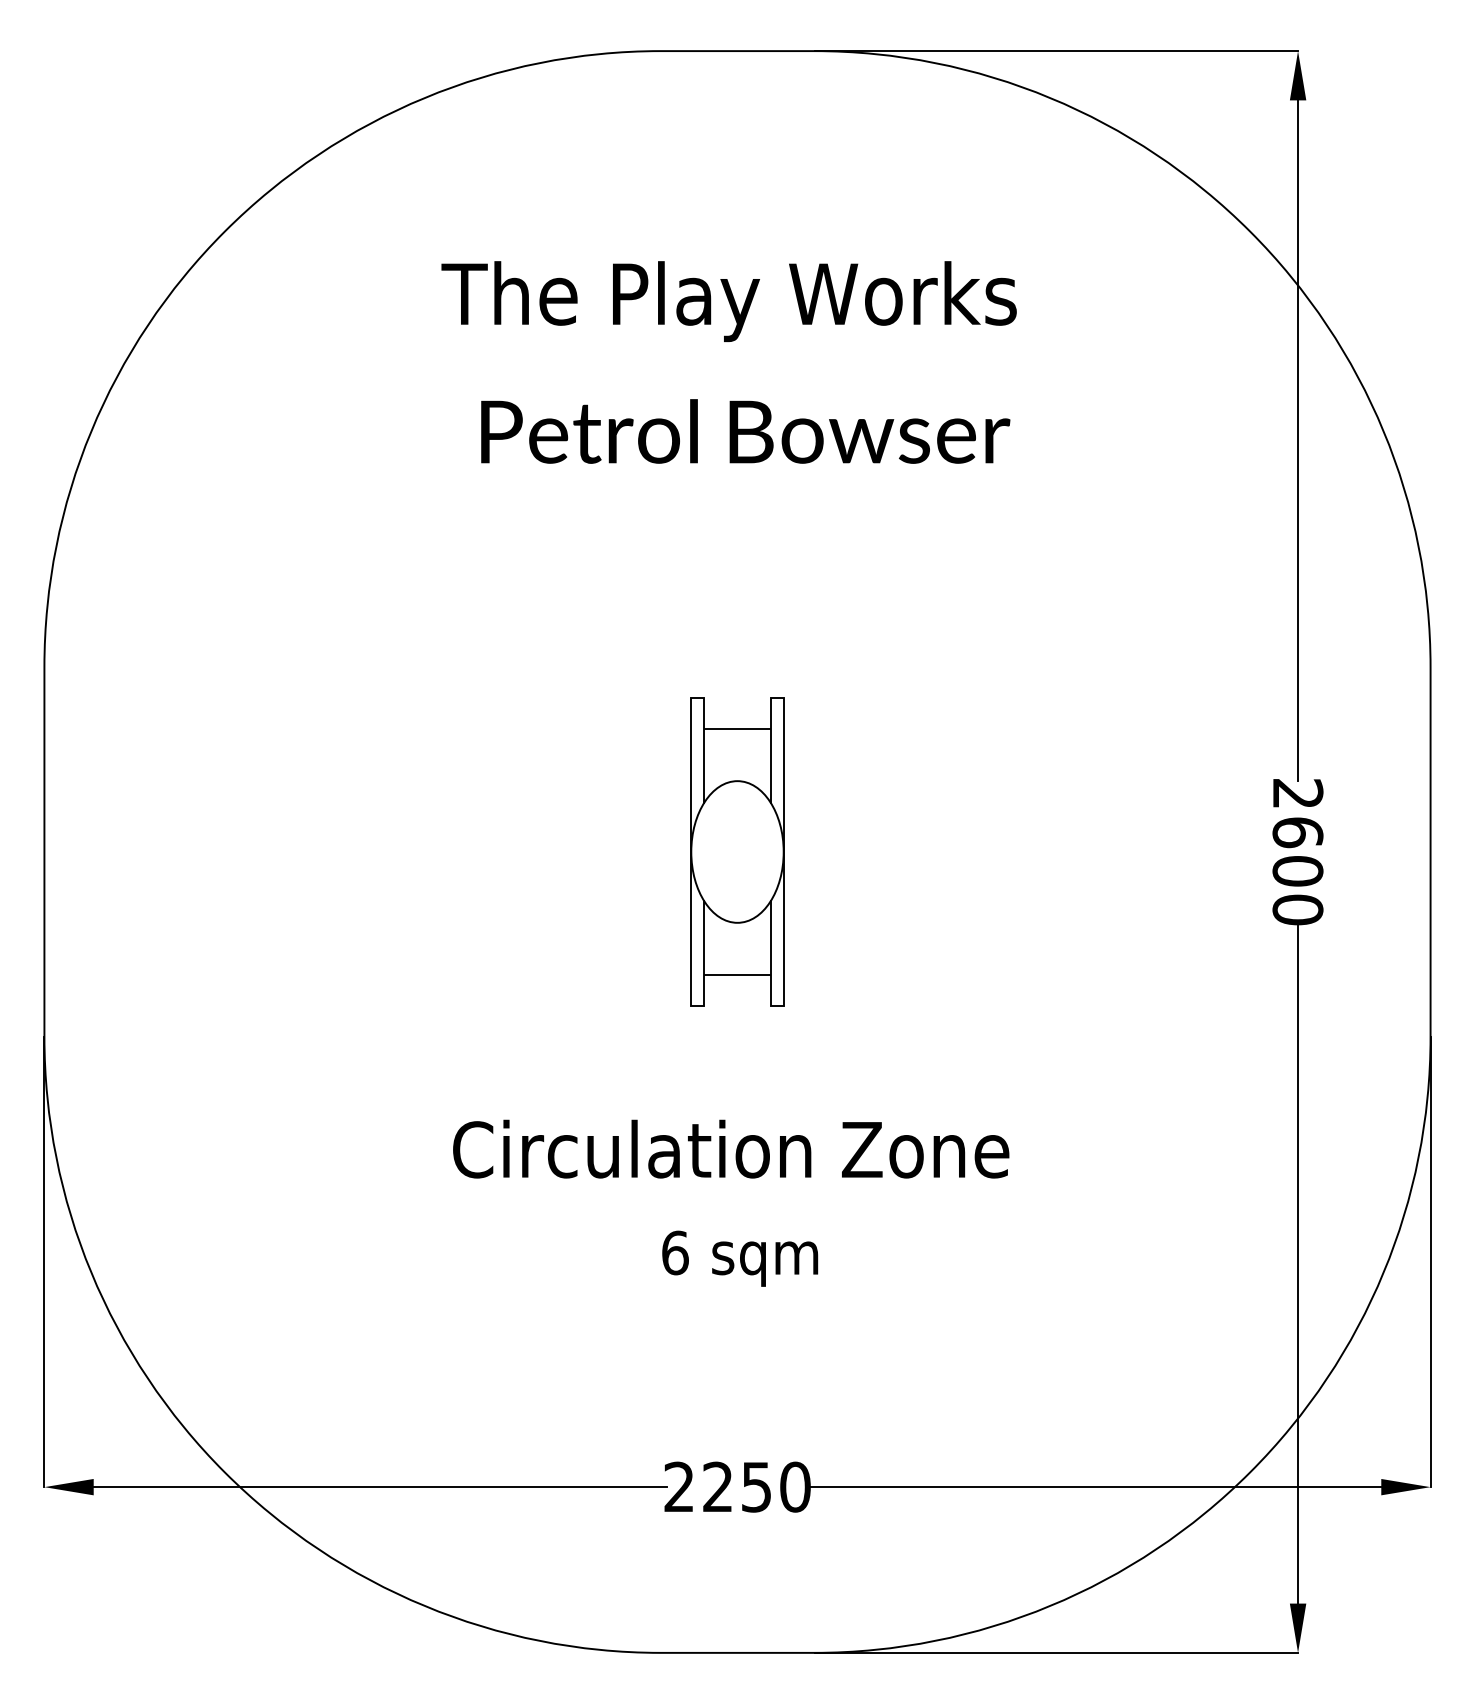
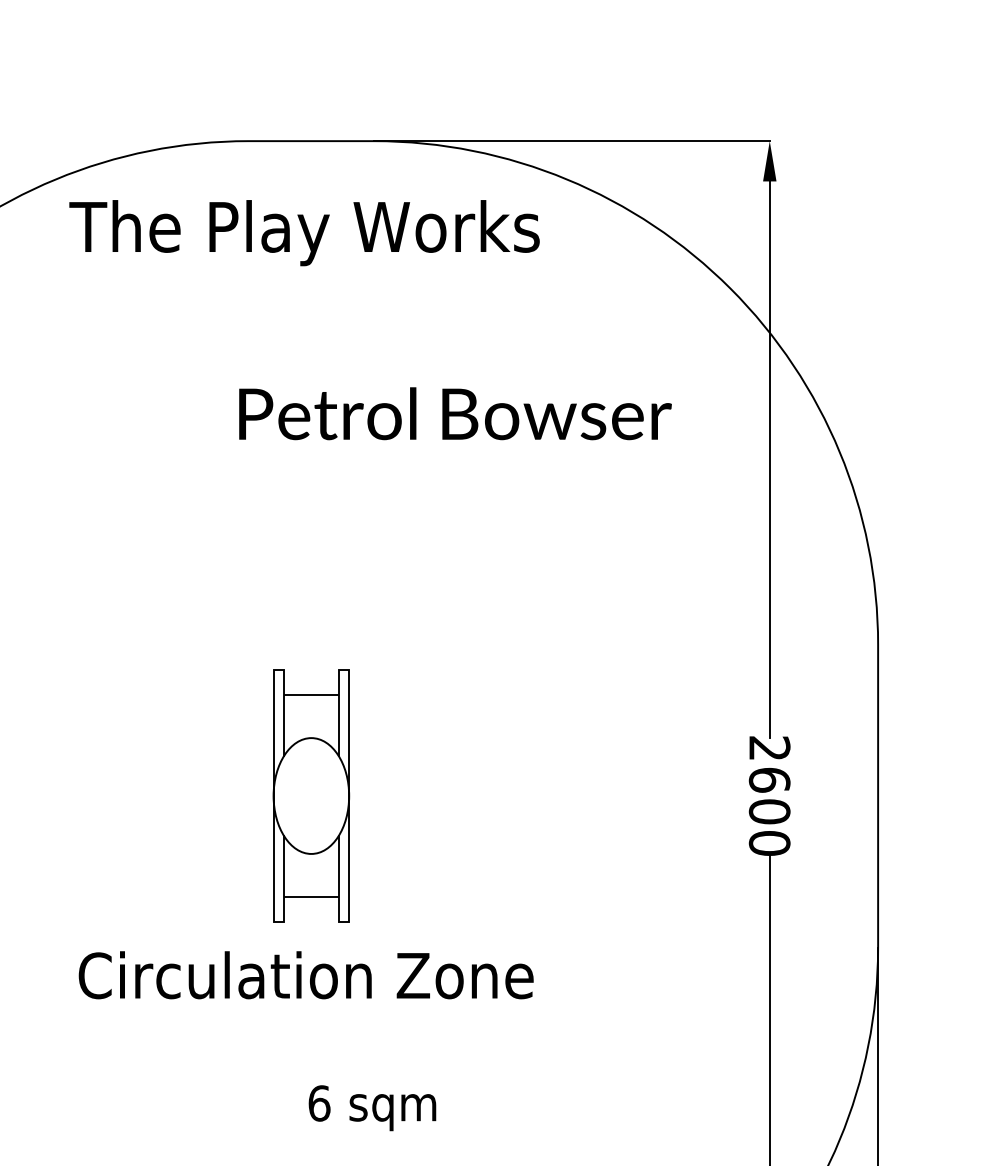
text: (728, 301) -> (304, 233), moved
text: (745, 431) -> (455, 413), moved
text: (731, 1148) -> (306, 974), moved
text: (740, 1258) -> (372, 1107), moved

